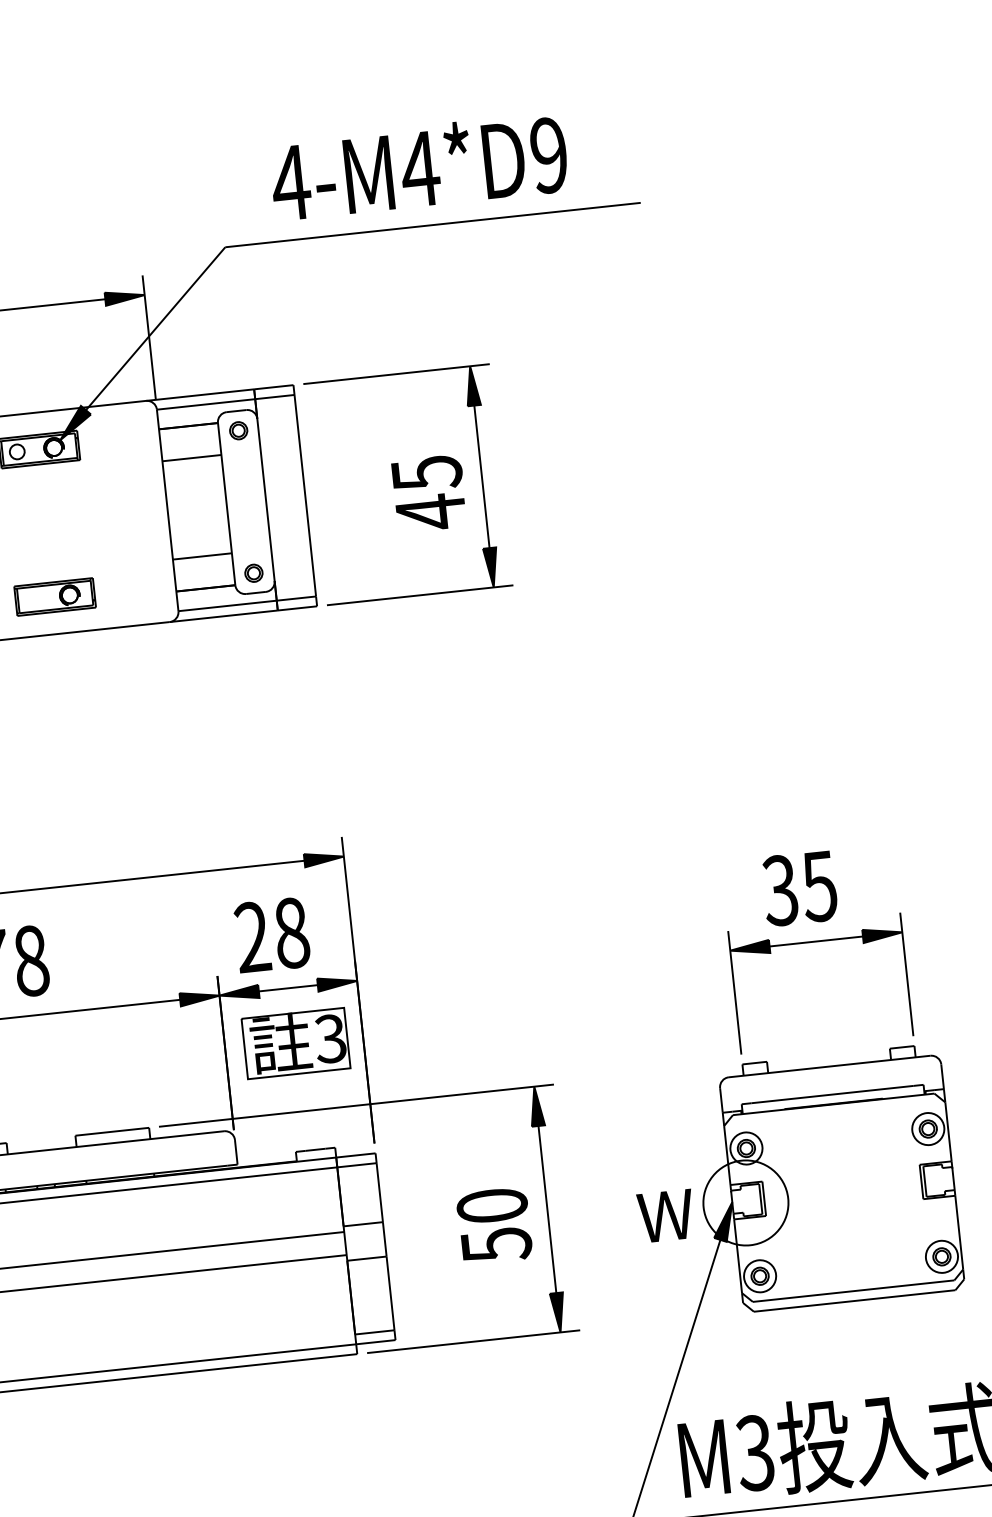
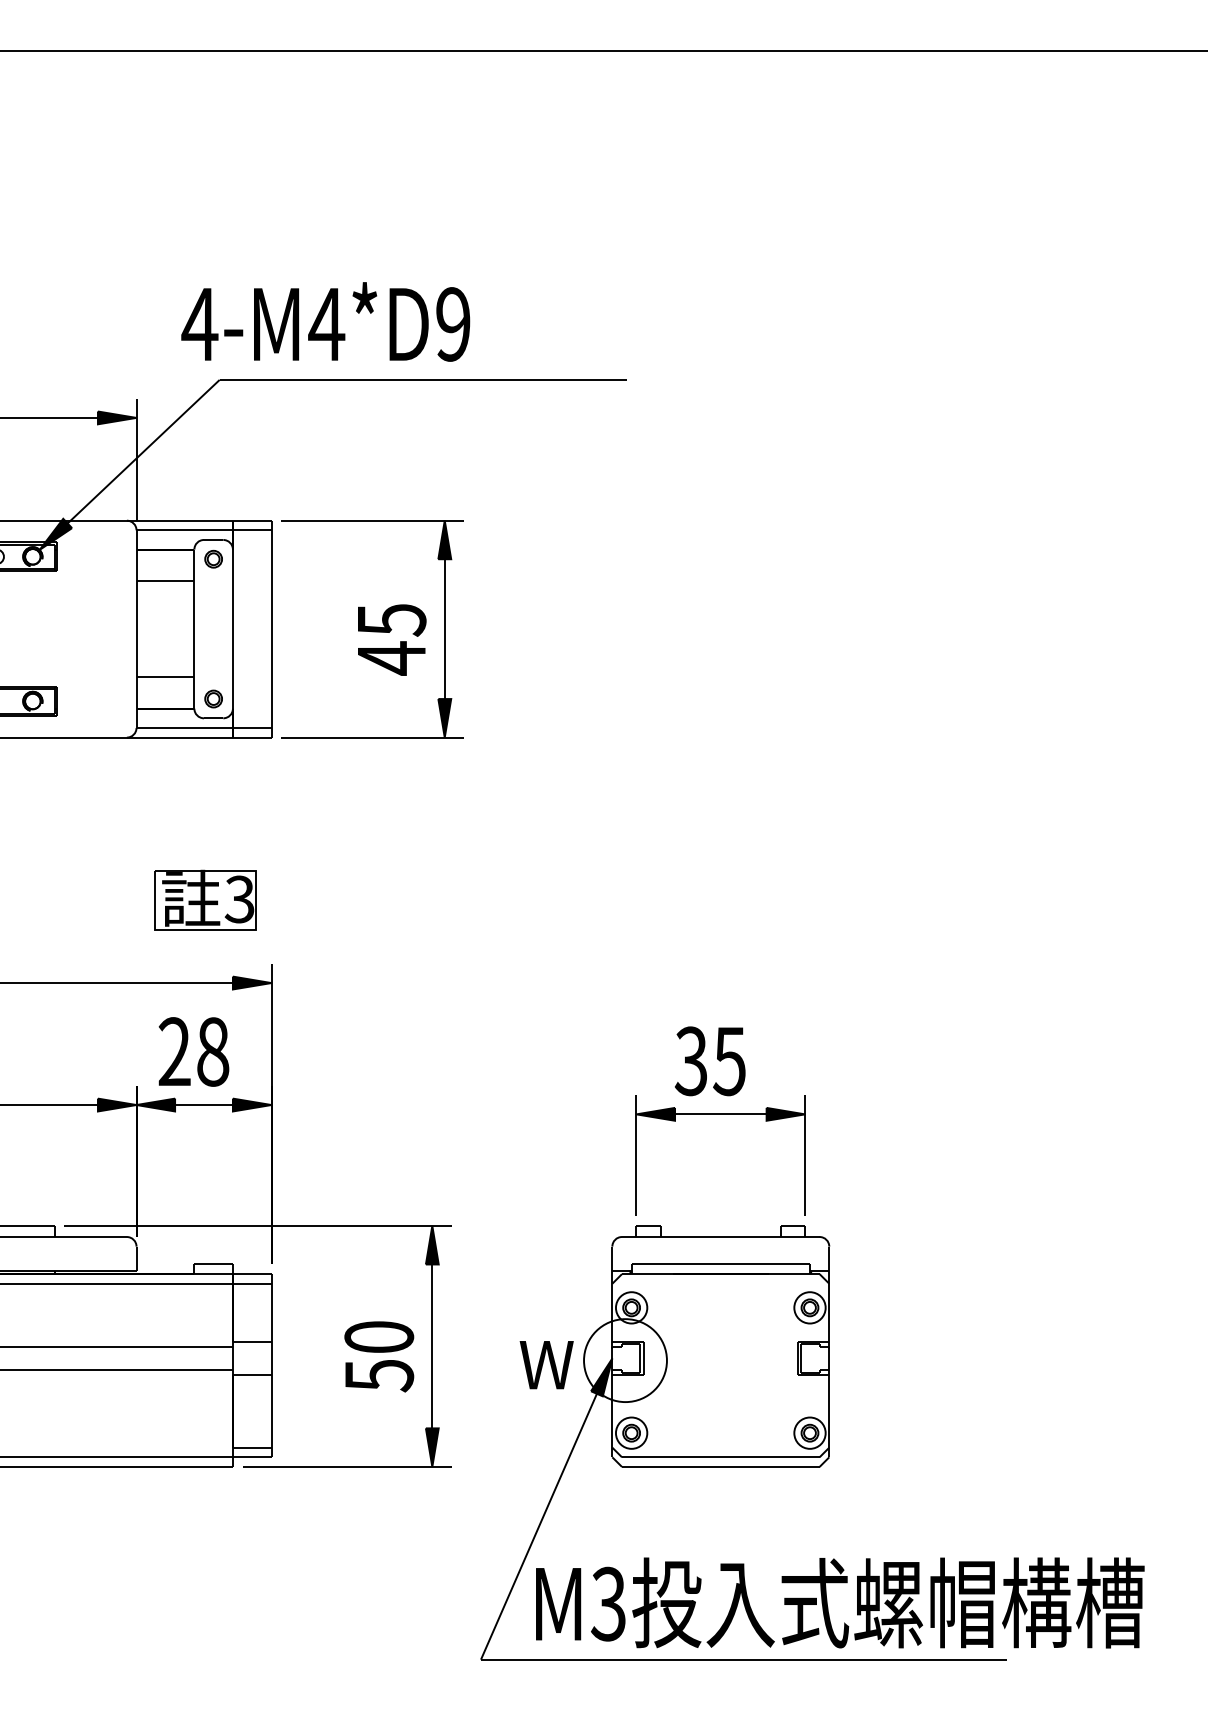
text: (418, 166) -> (325, 321), moved
part: (295, 1042) -> (205, 899), moved

